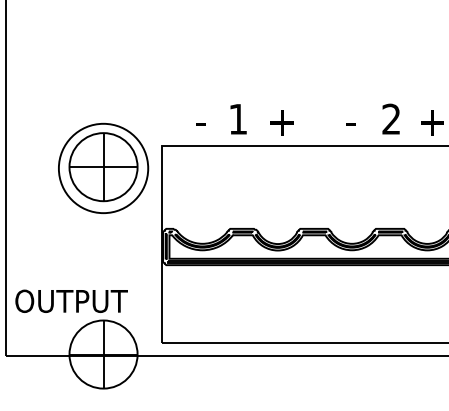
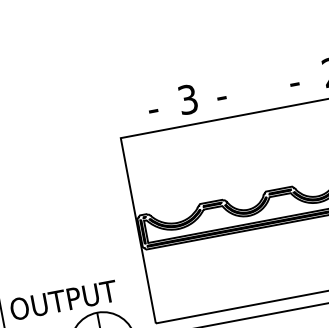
text: (238, 118) -> (188, 98), 1 -> 3
text: (280, 122) -> (228, 95), + -> -
part: (103, 167) -> (69, 168), removed

